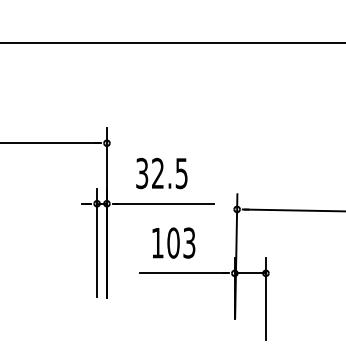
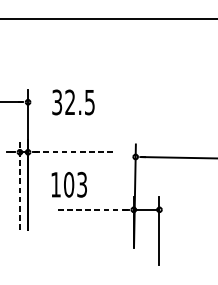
text: (161, 173) -> (73, 102), moved
line: (164, 203) -> (75, 152), solid -> dashed
line: (97, 242) -> (20, 184), solid -> dashed
text: (173, 242) -> (69, 184), moved
line: (183, 273) -> (91, 209), solid -> dashed

